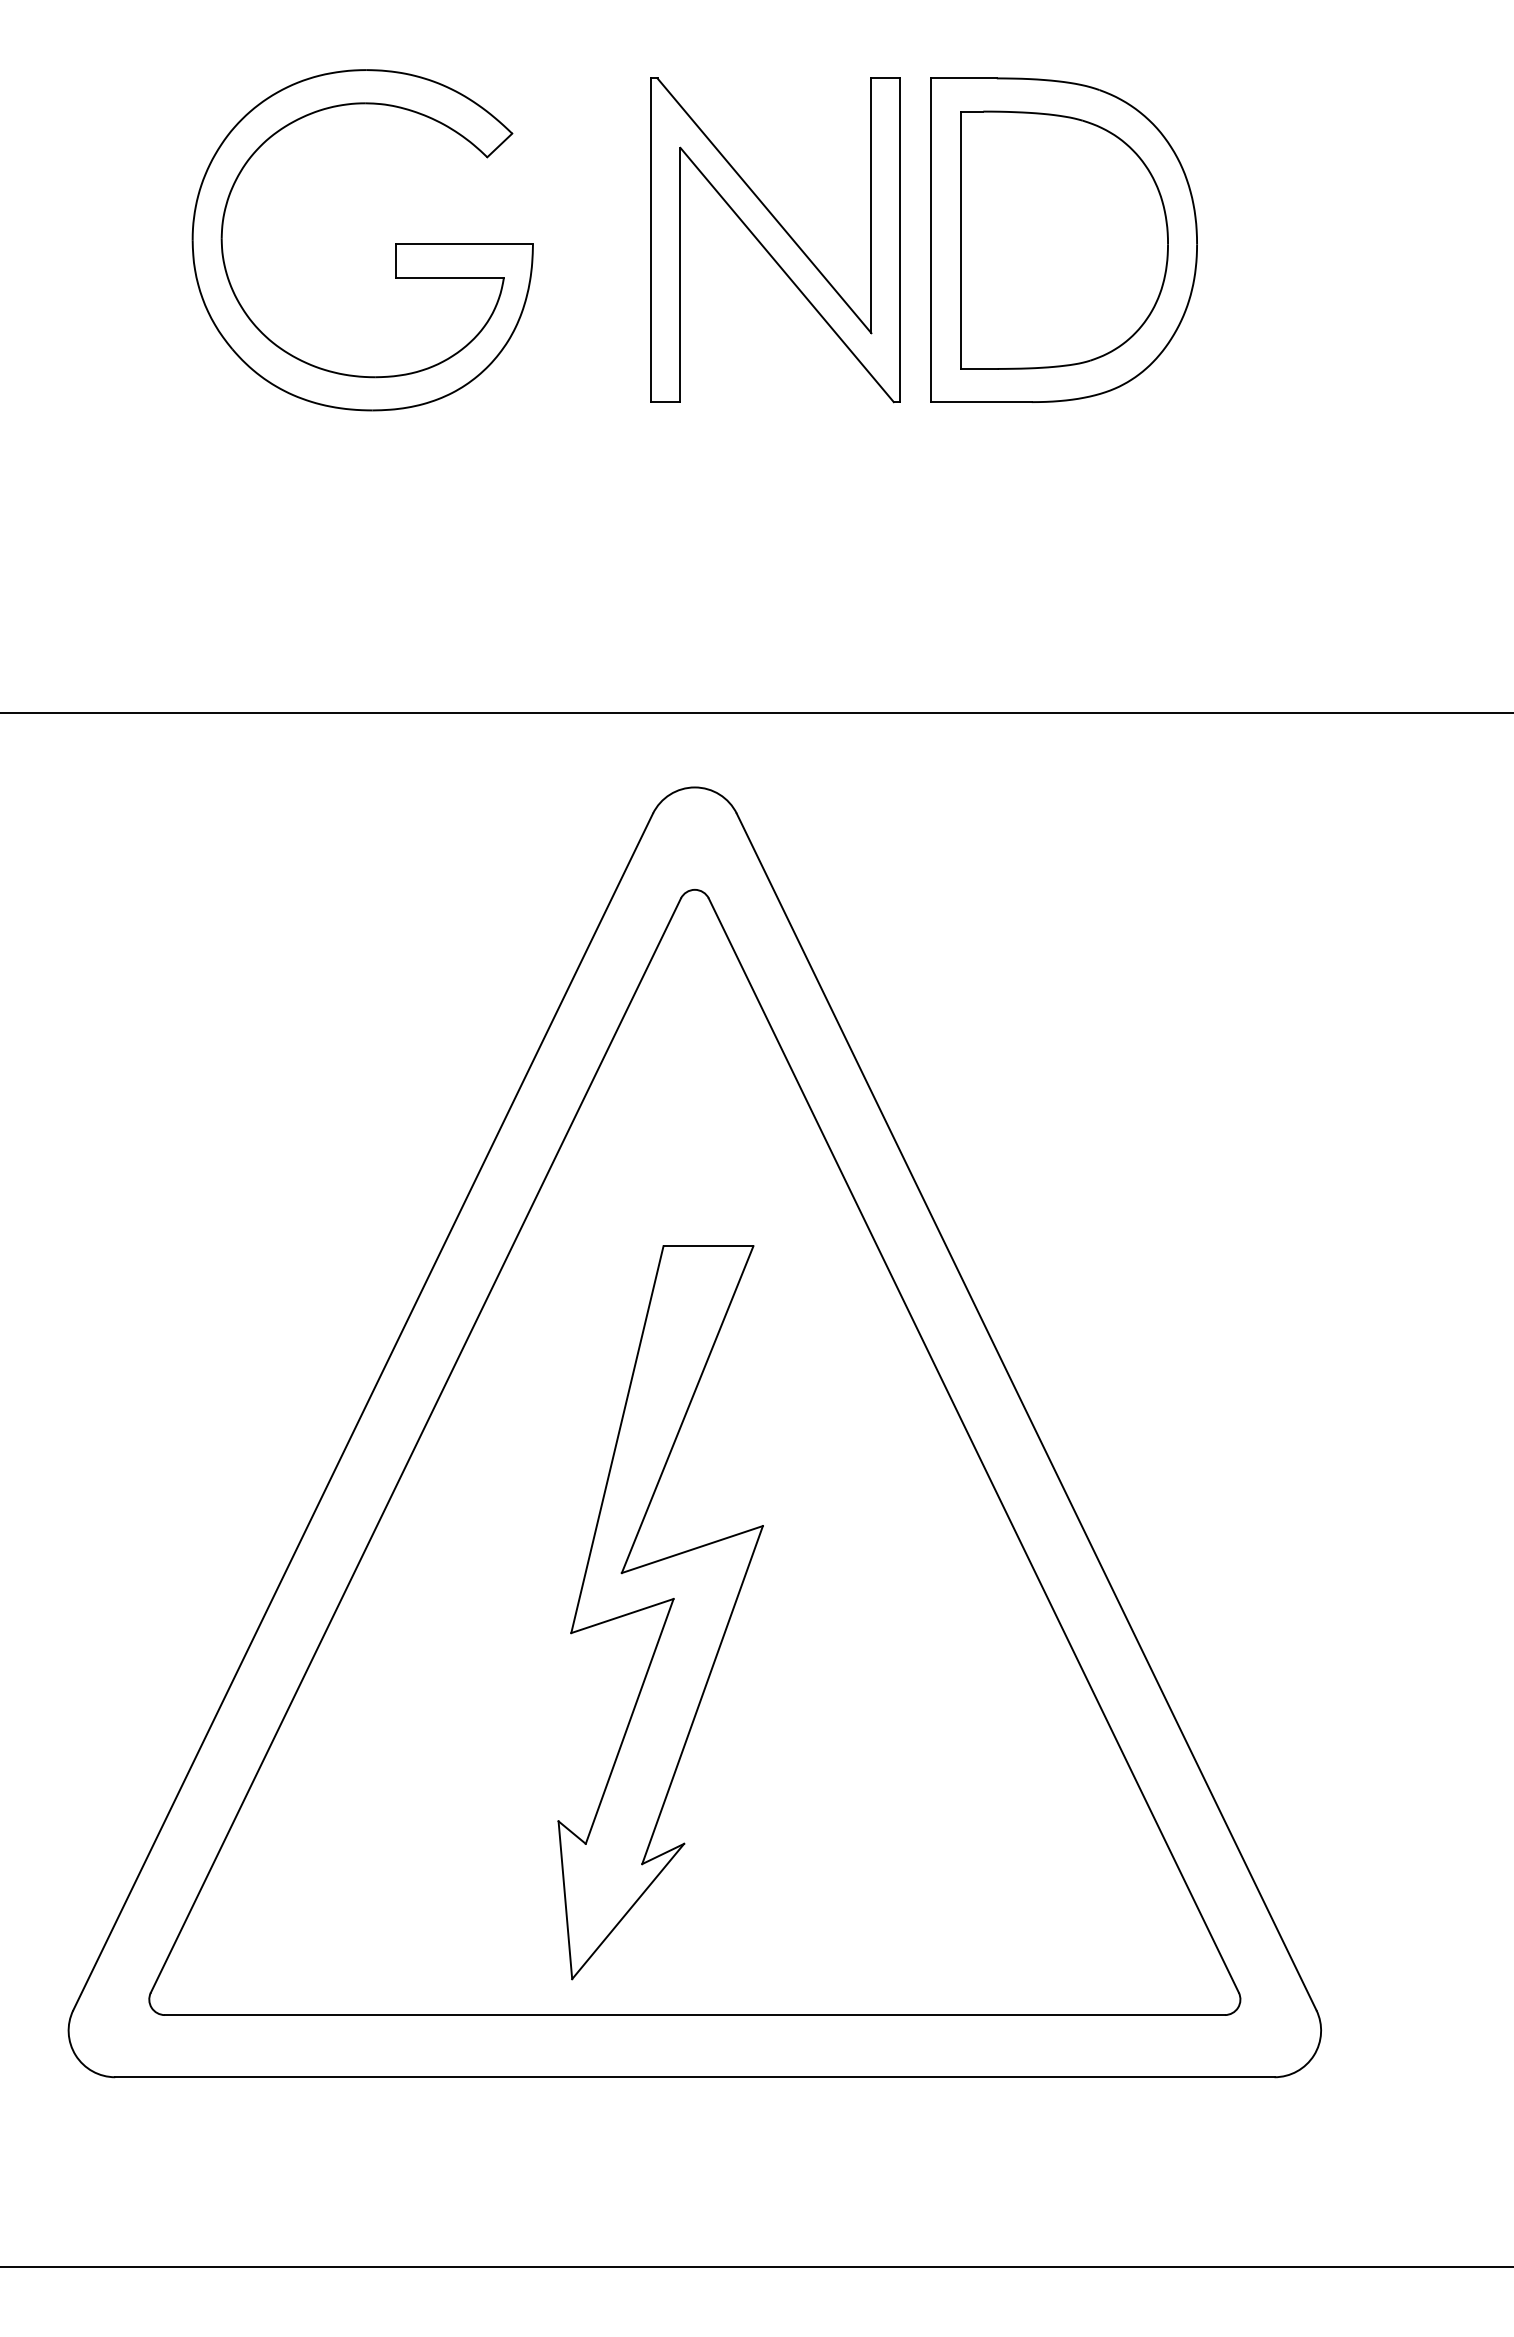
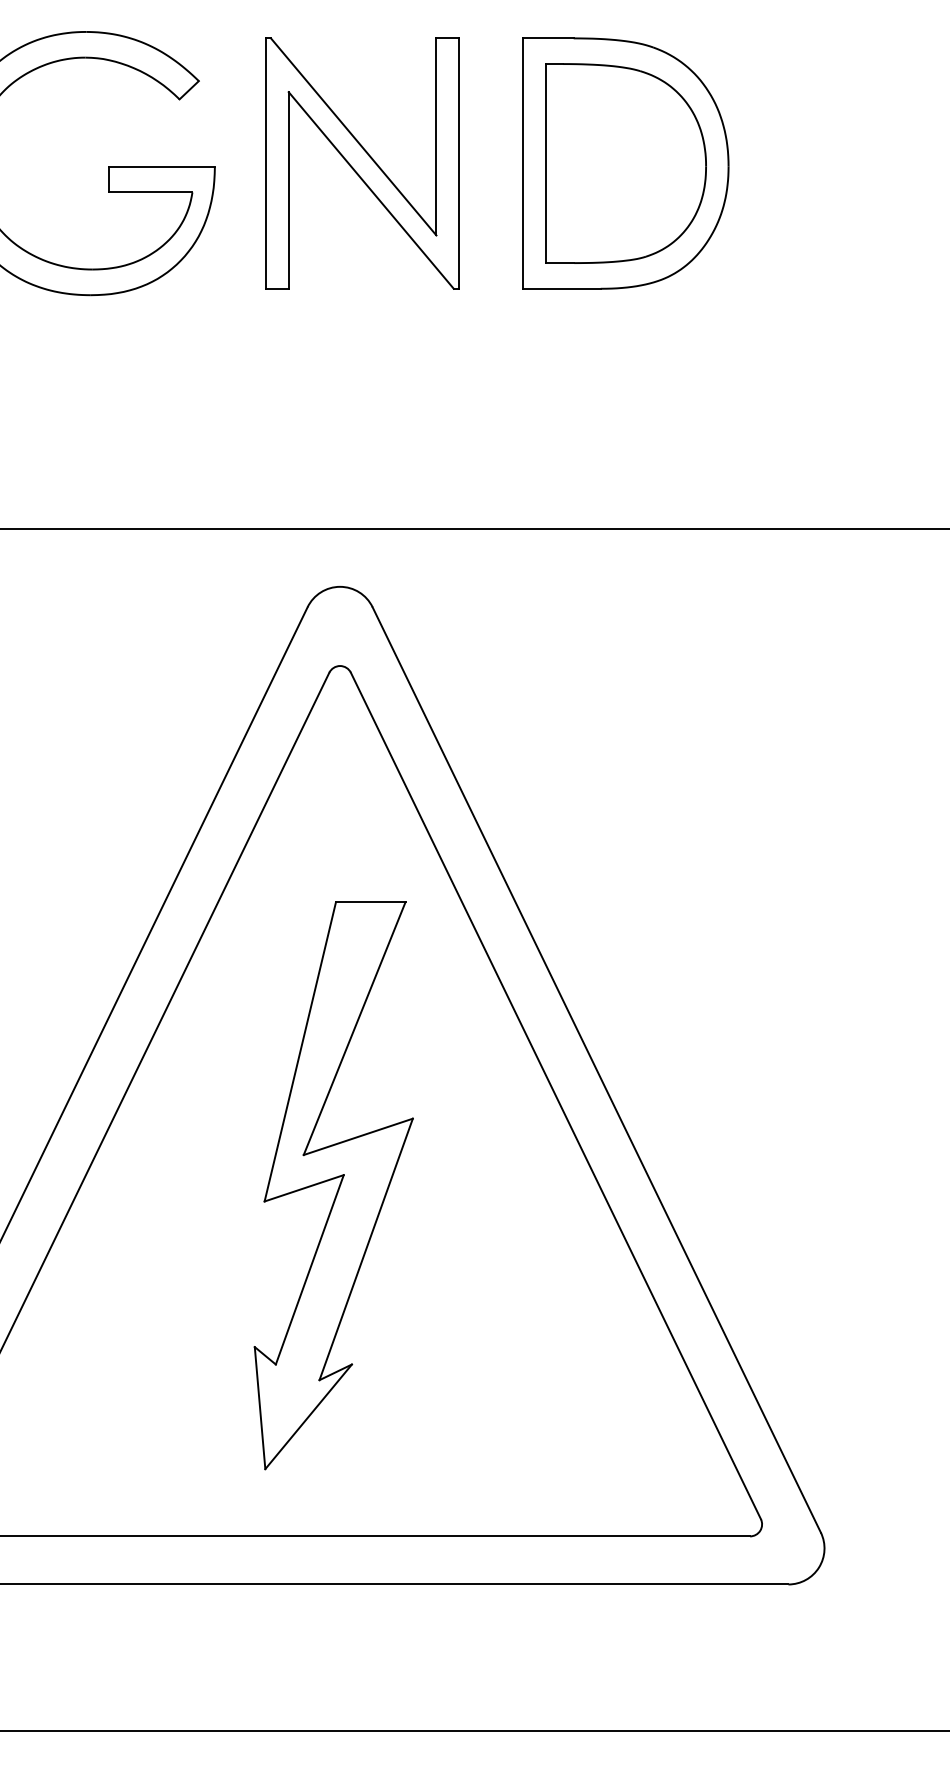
part: (775, 240) -> (362, 163), moved
part: (666, 1615) -> (338, 1187), moved

